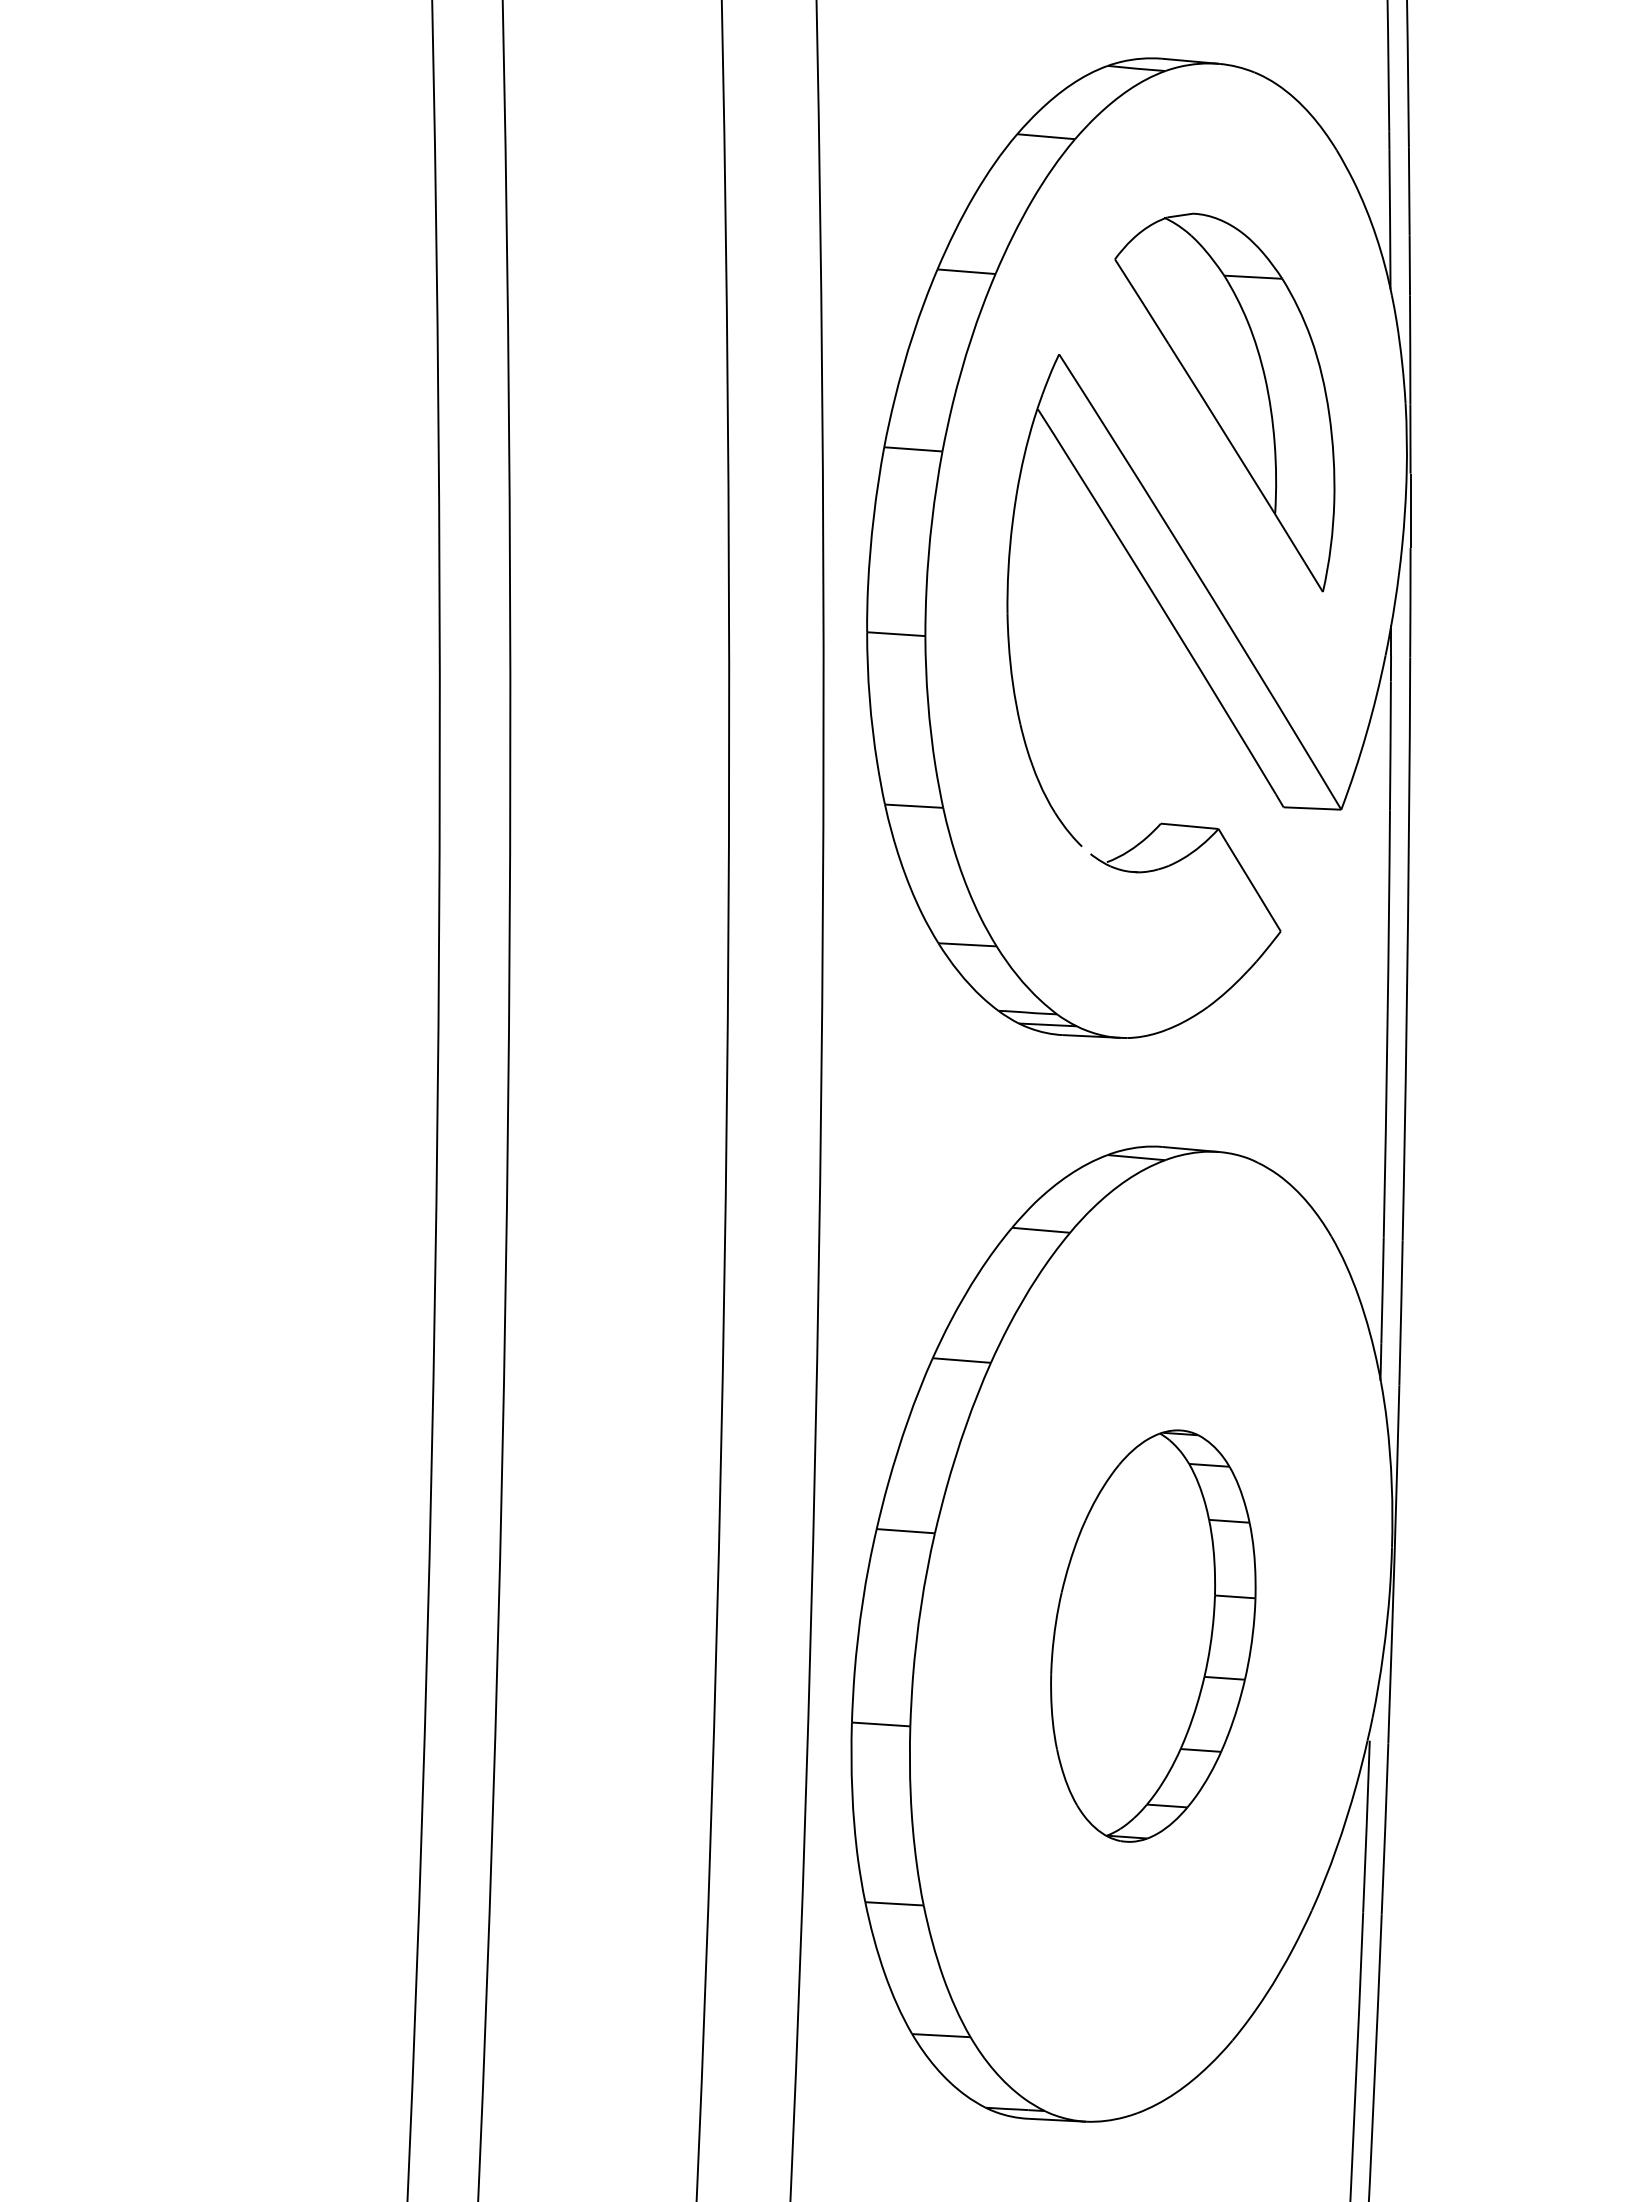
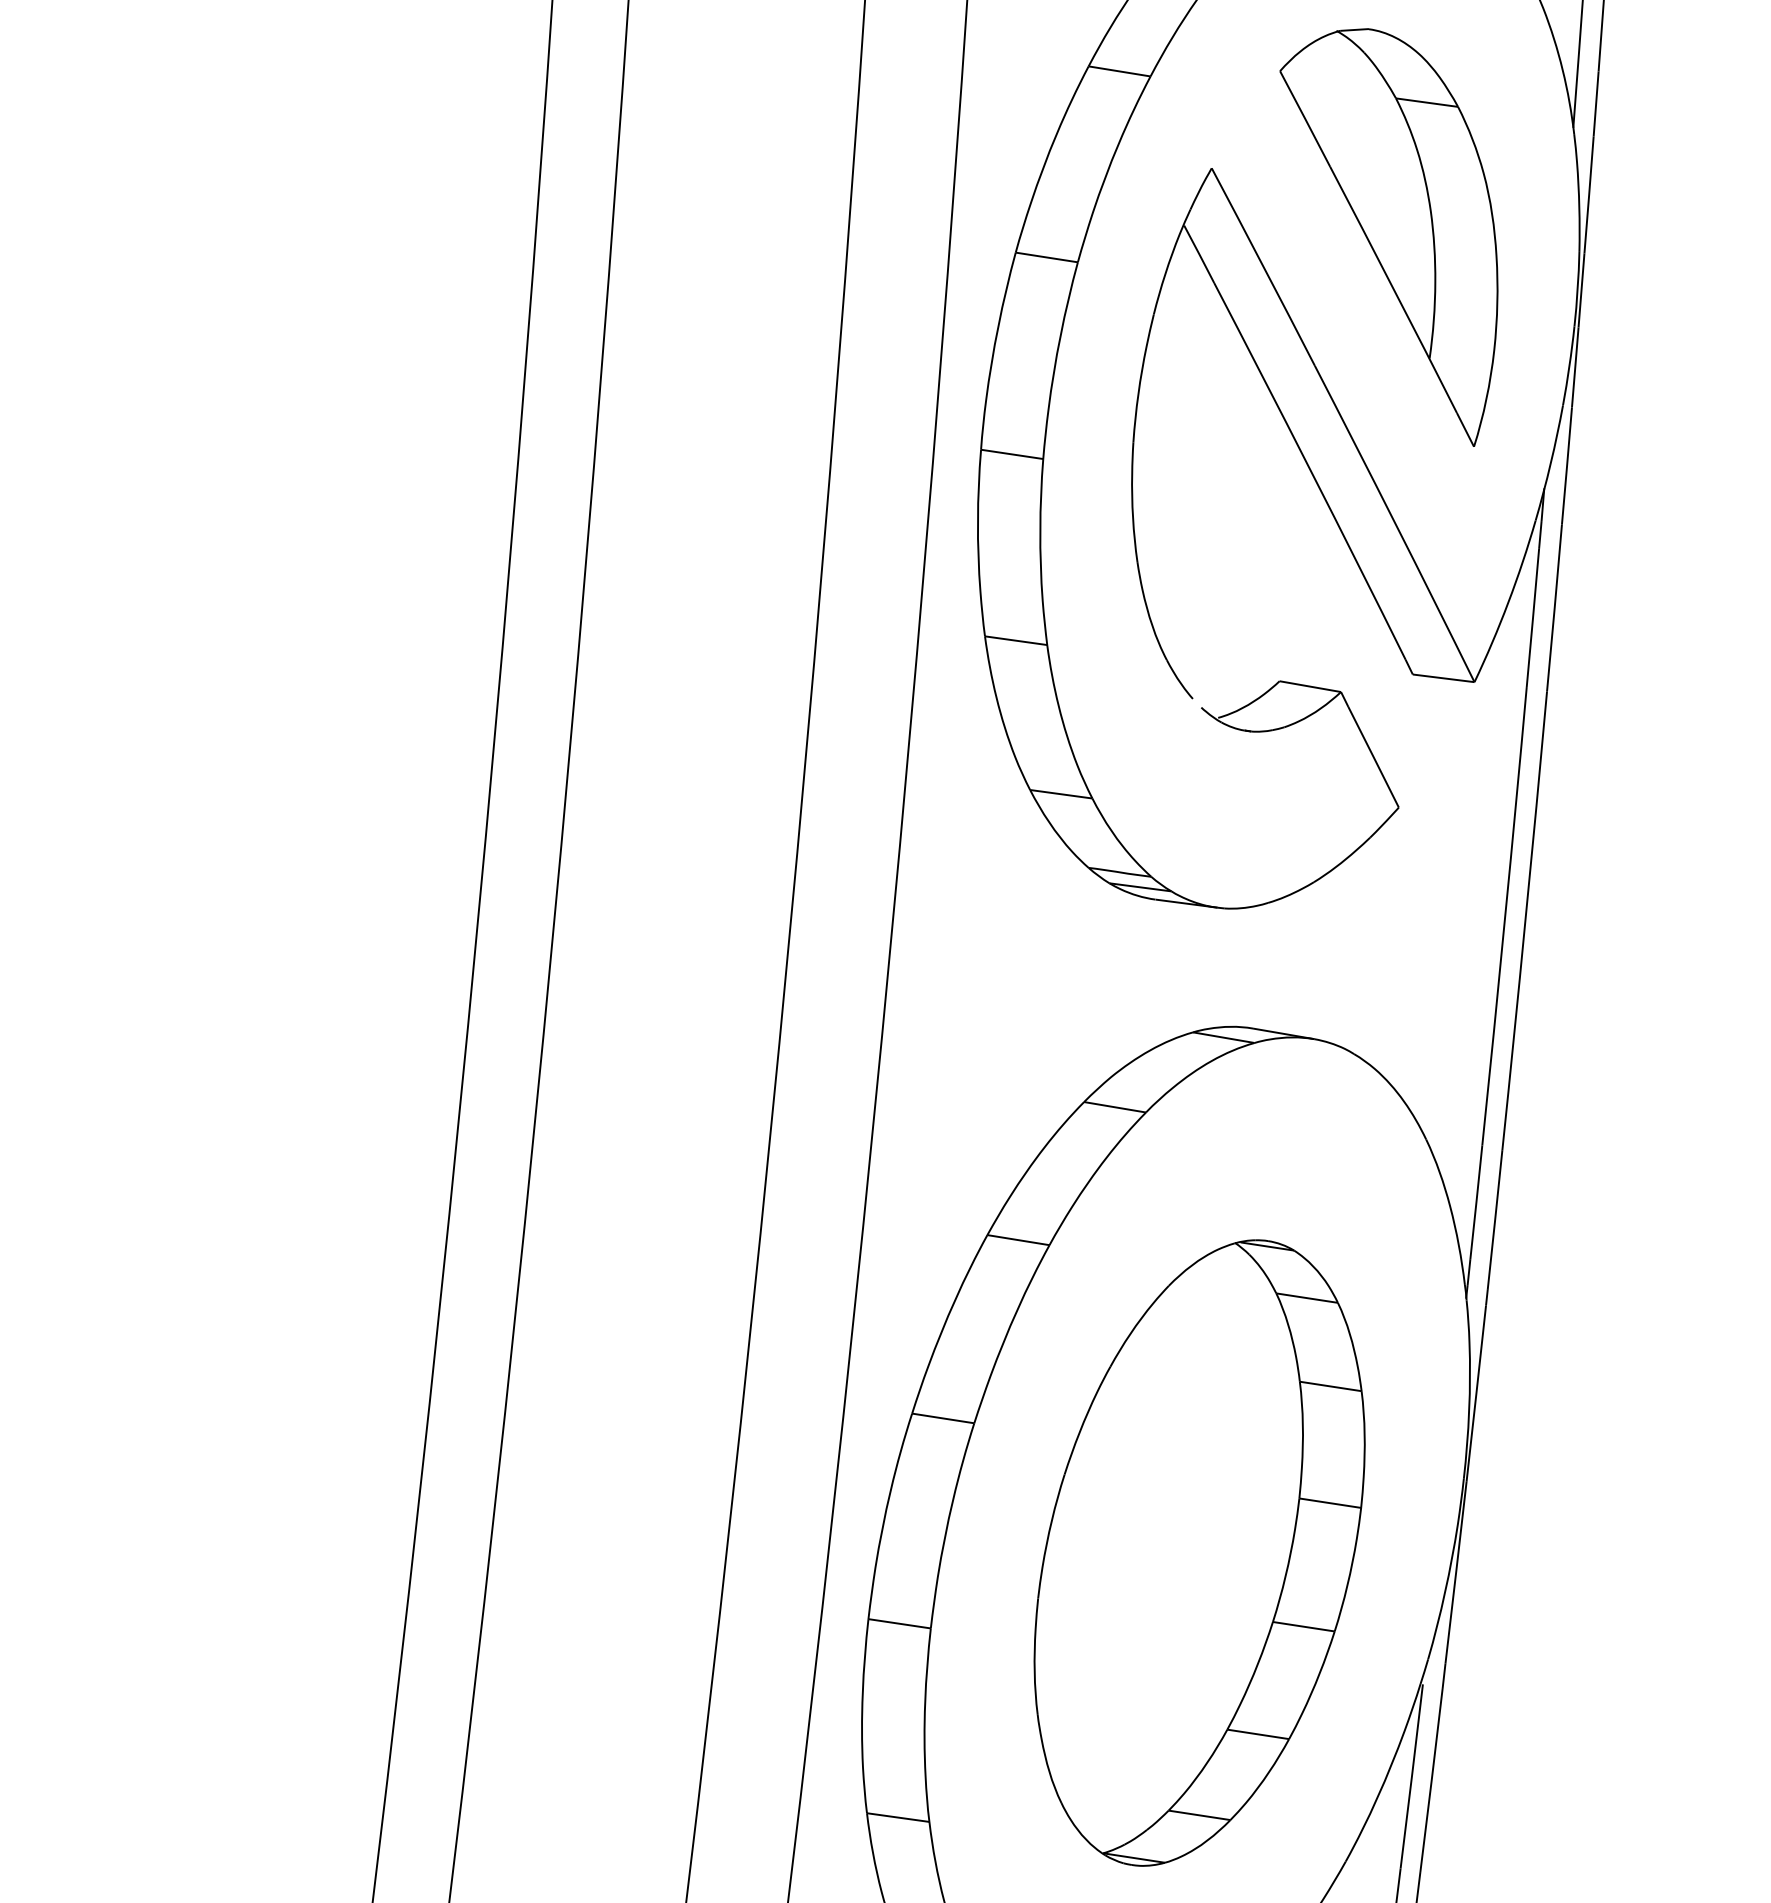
part: (1153, 1635) -> (1199, 1552), size x1.43

